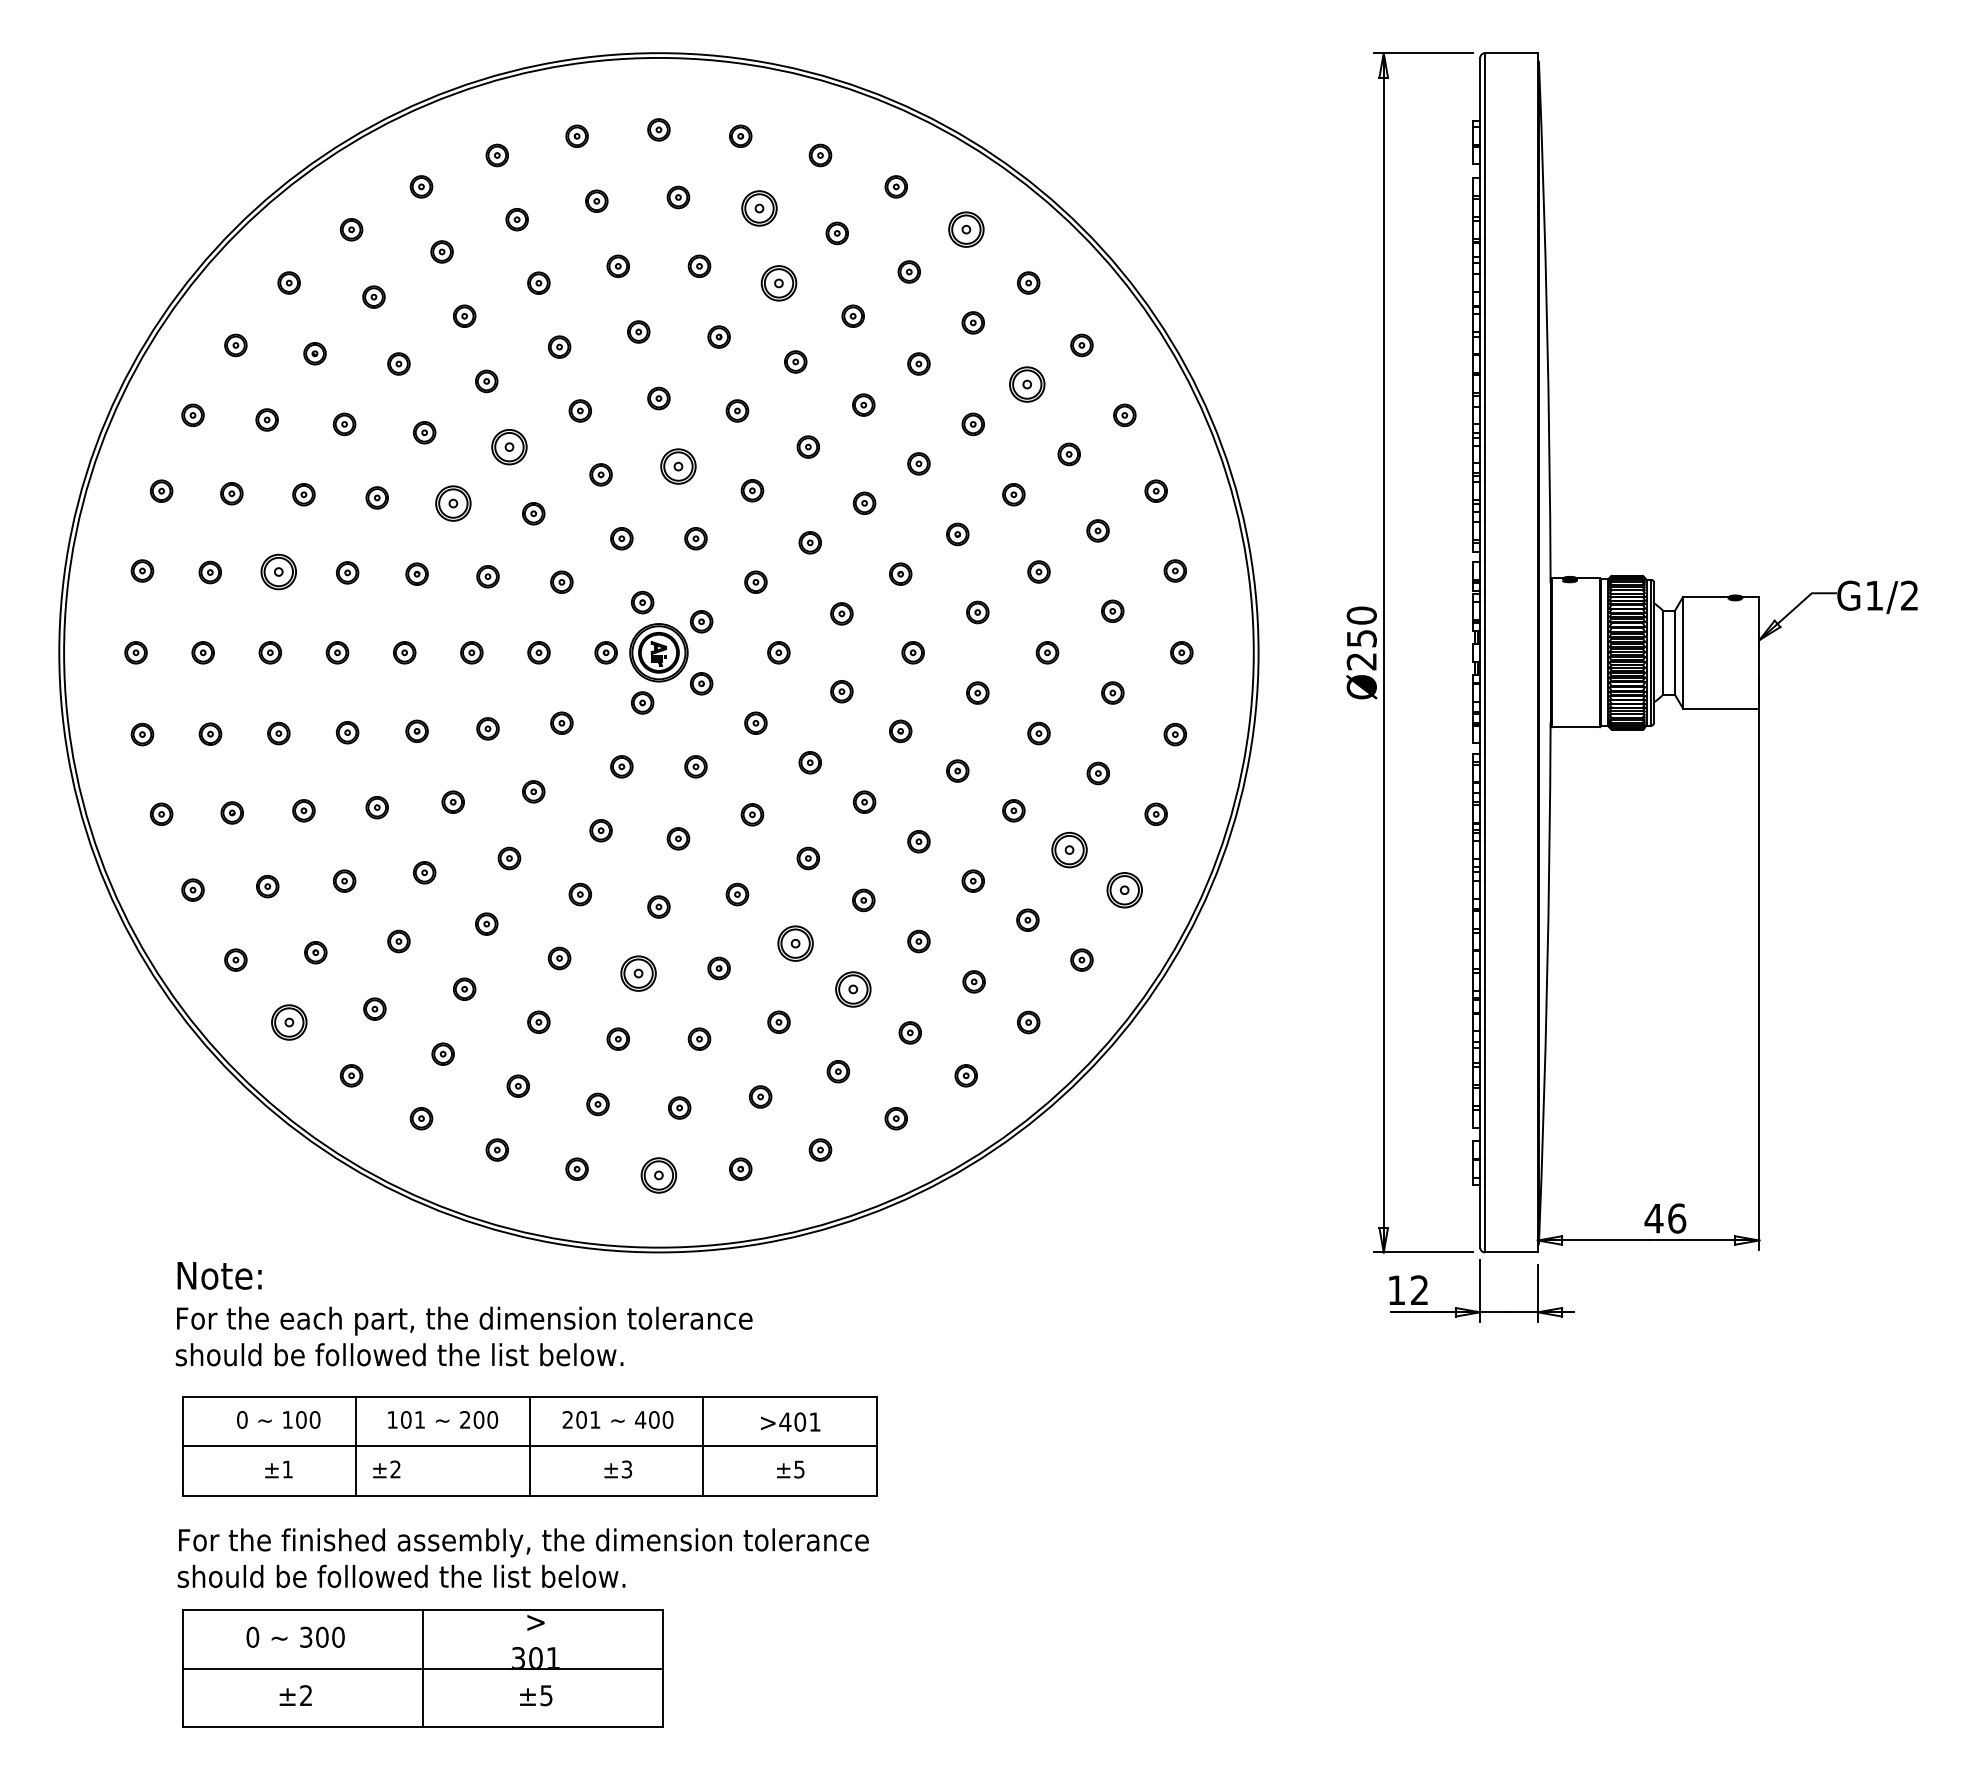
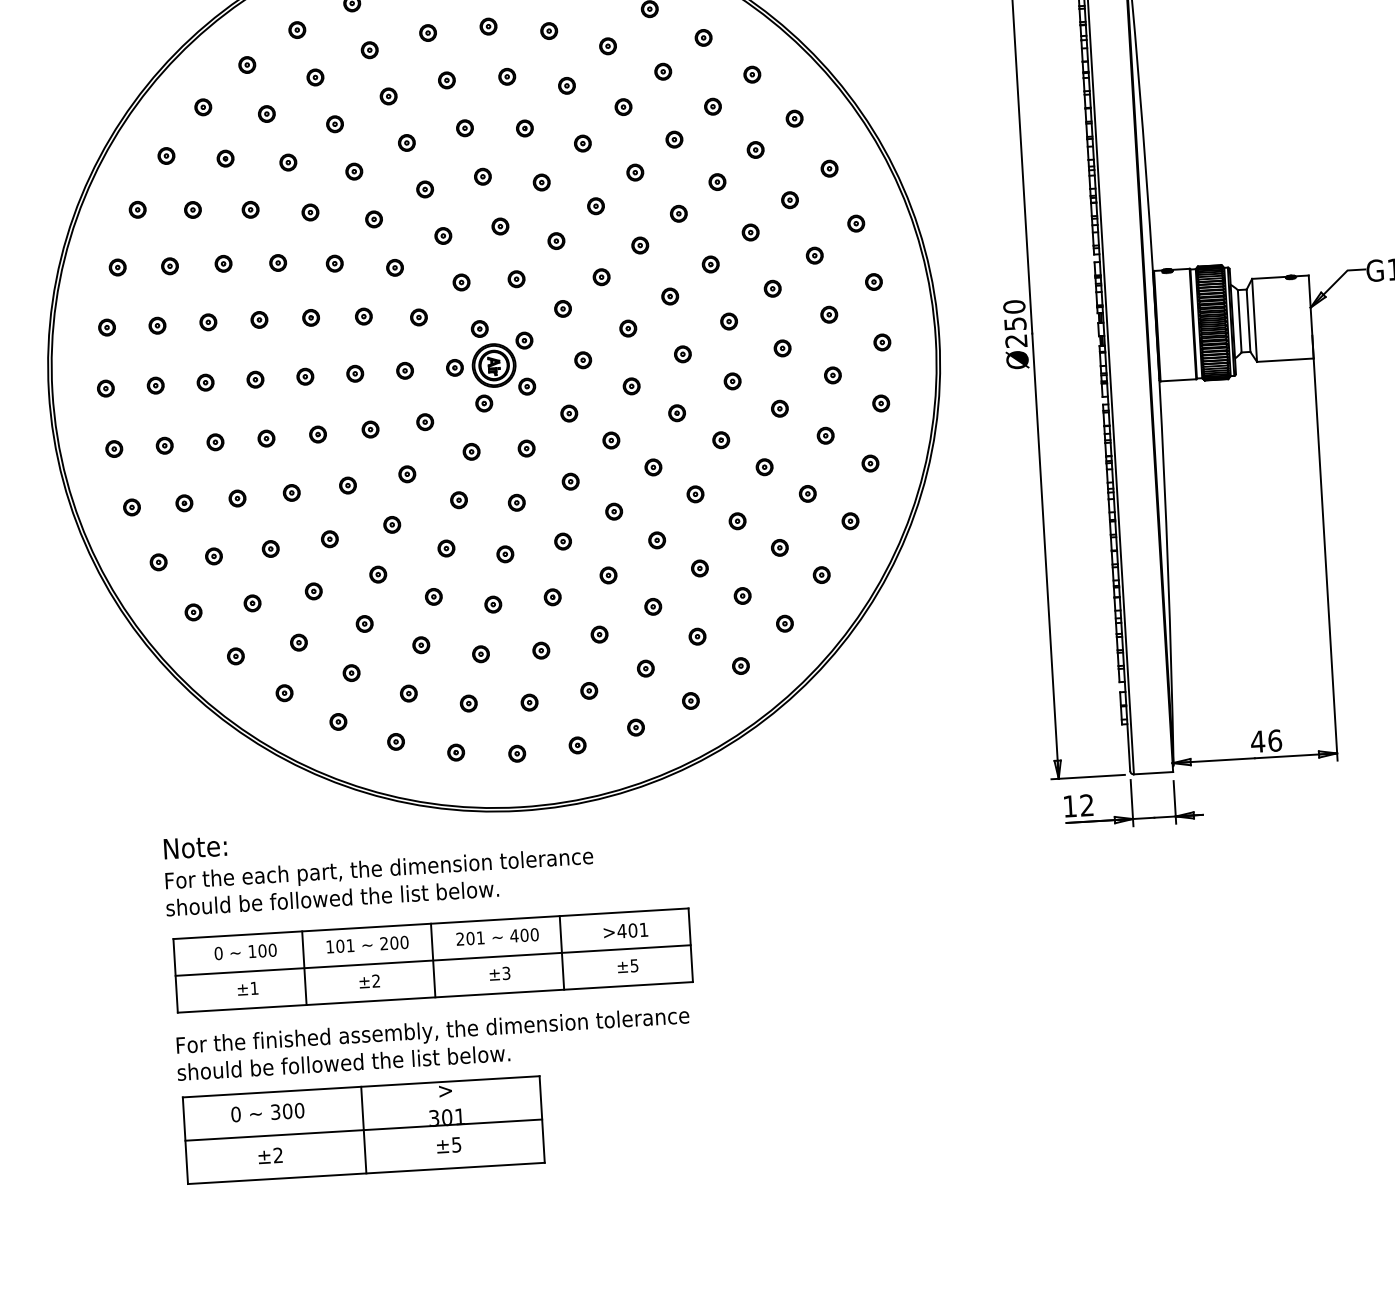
part: (759, 207) -> (549, 30), size x0.62
part: (965, 229) -> (703, 37), size x0.62
part: (778, 282) -> (566, 85), size x0.62
part: (1026, 383) -> (755, 149), size x0.62
part: (509, 446) -> (374, 218), size x0.62
part: (678, 466) -> (500, 226), size x0.62
part: (452, 502) -> (334, 263), size x0.62
part: (278, 571) -> (208, 321), size x0.62
part: (1069, 849) -> (807, 493), size x0.62
part: (1124, 889) -> (850, 520), size x0.62
part: (795, 943) -> (608, 575), size x0.62
part: (638, 973) -> (493, 604), size x0.62
part: (852, 988) -> (652, 606), size x0.62
part: (288, 1022) -> (235, 656), size x0.62
part: (658, 1175) -> (516, 753), size x0.62
text: (386, 1469) -> (369, 981), moved

